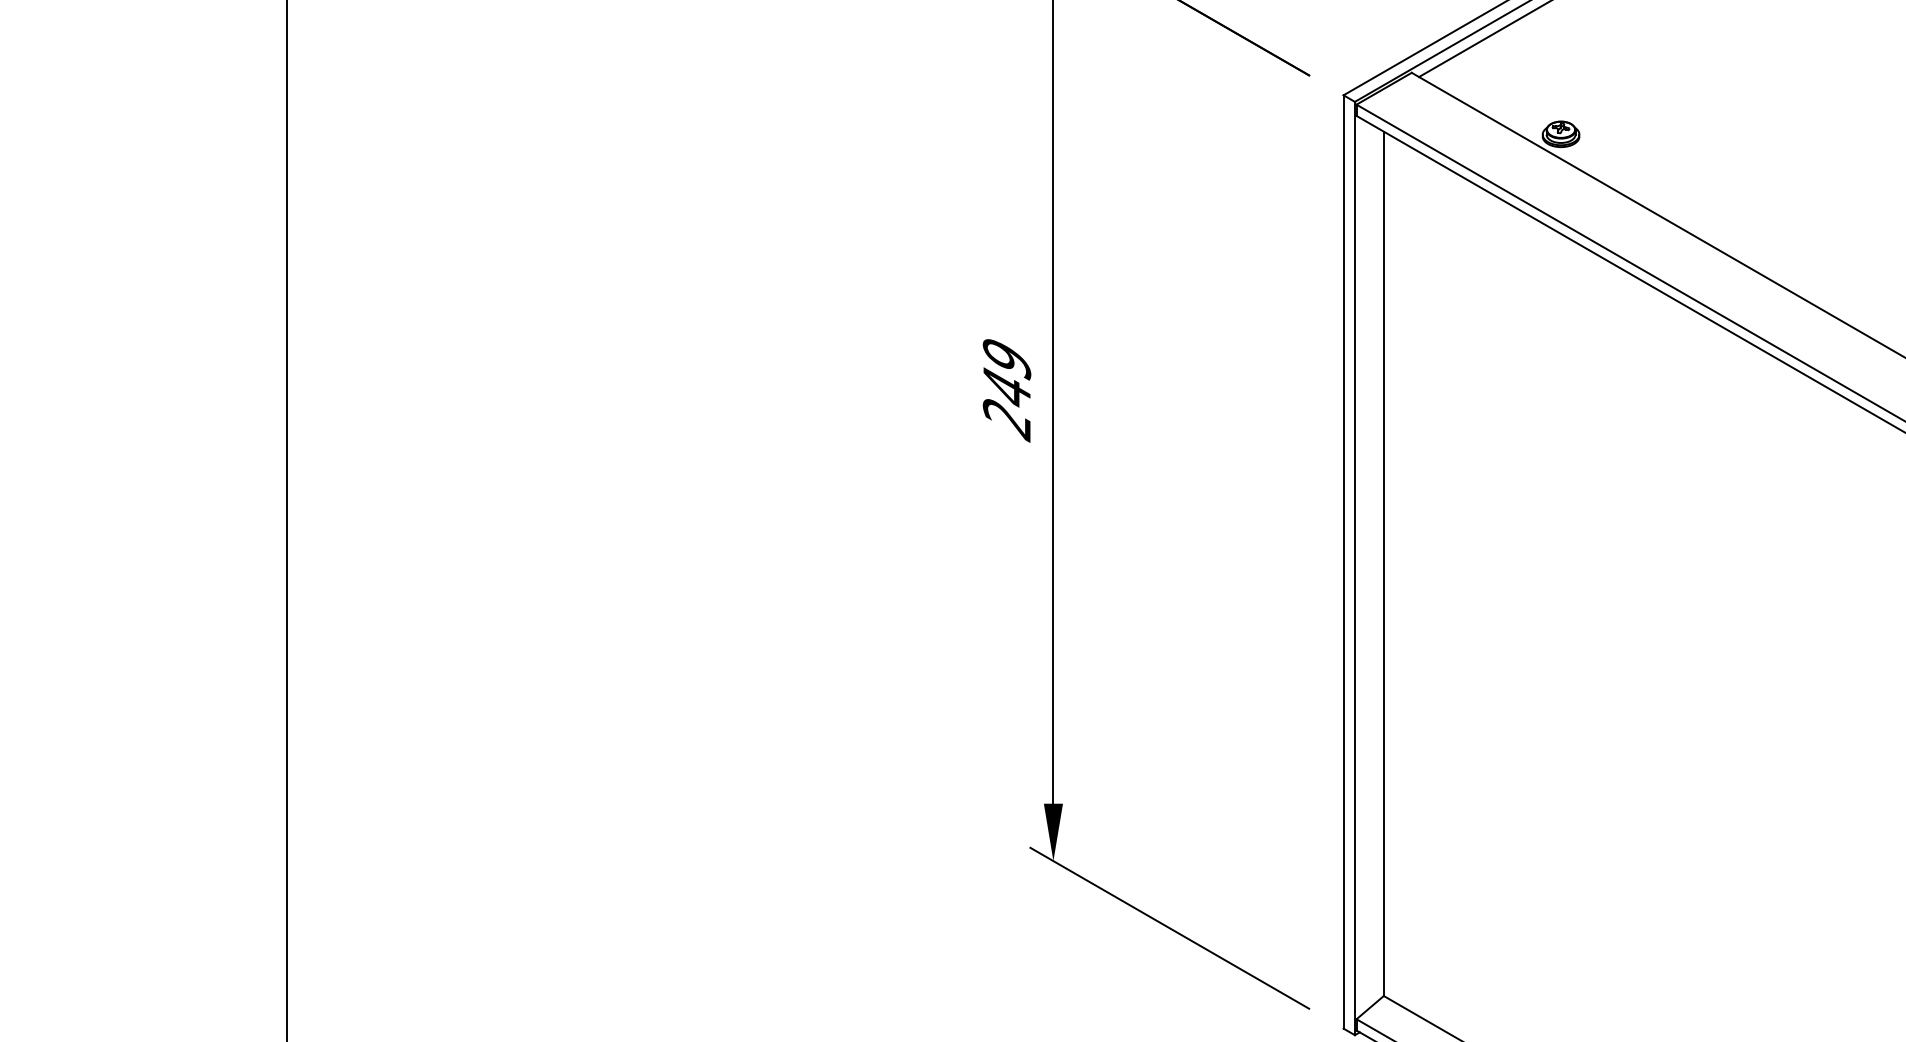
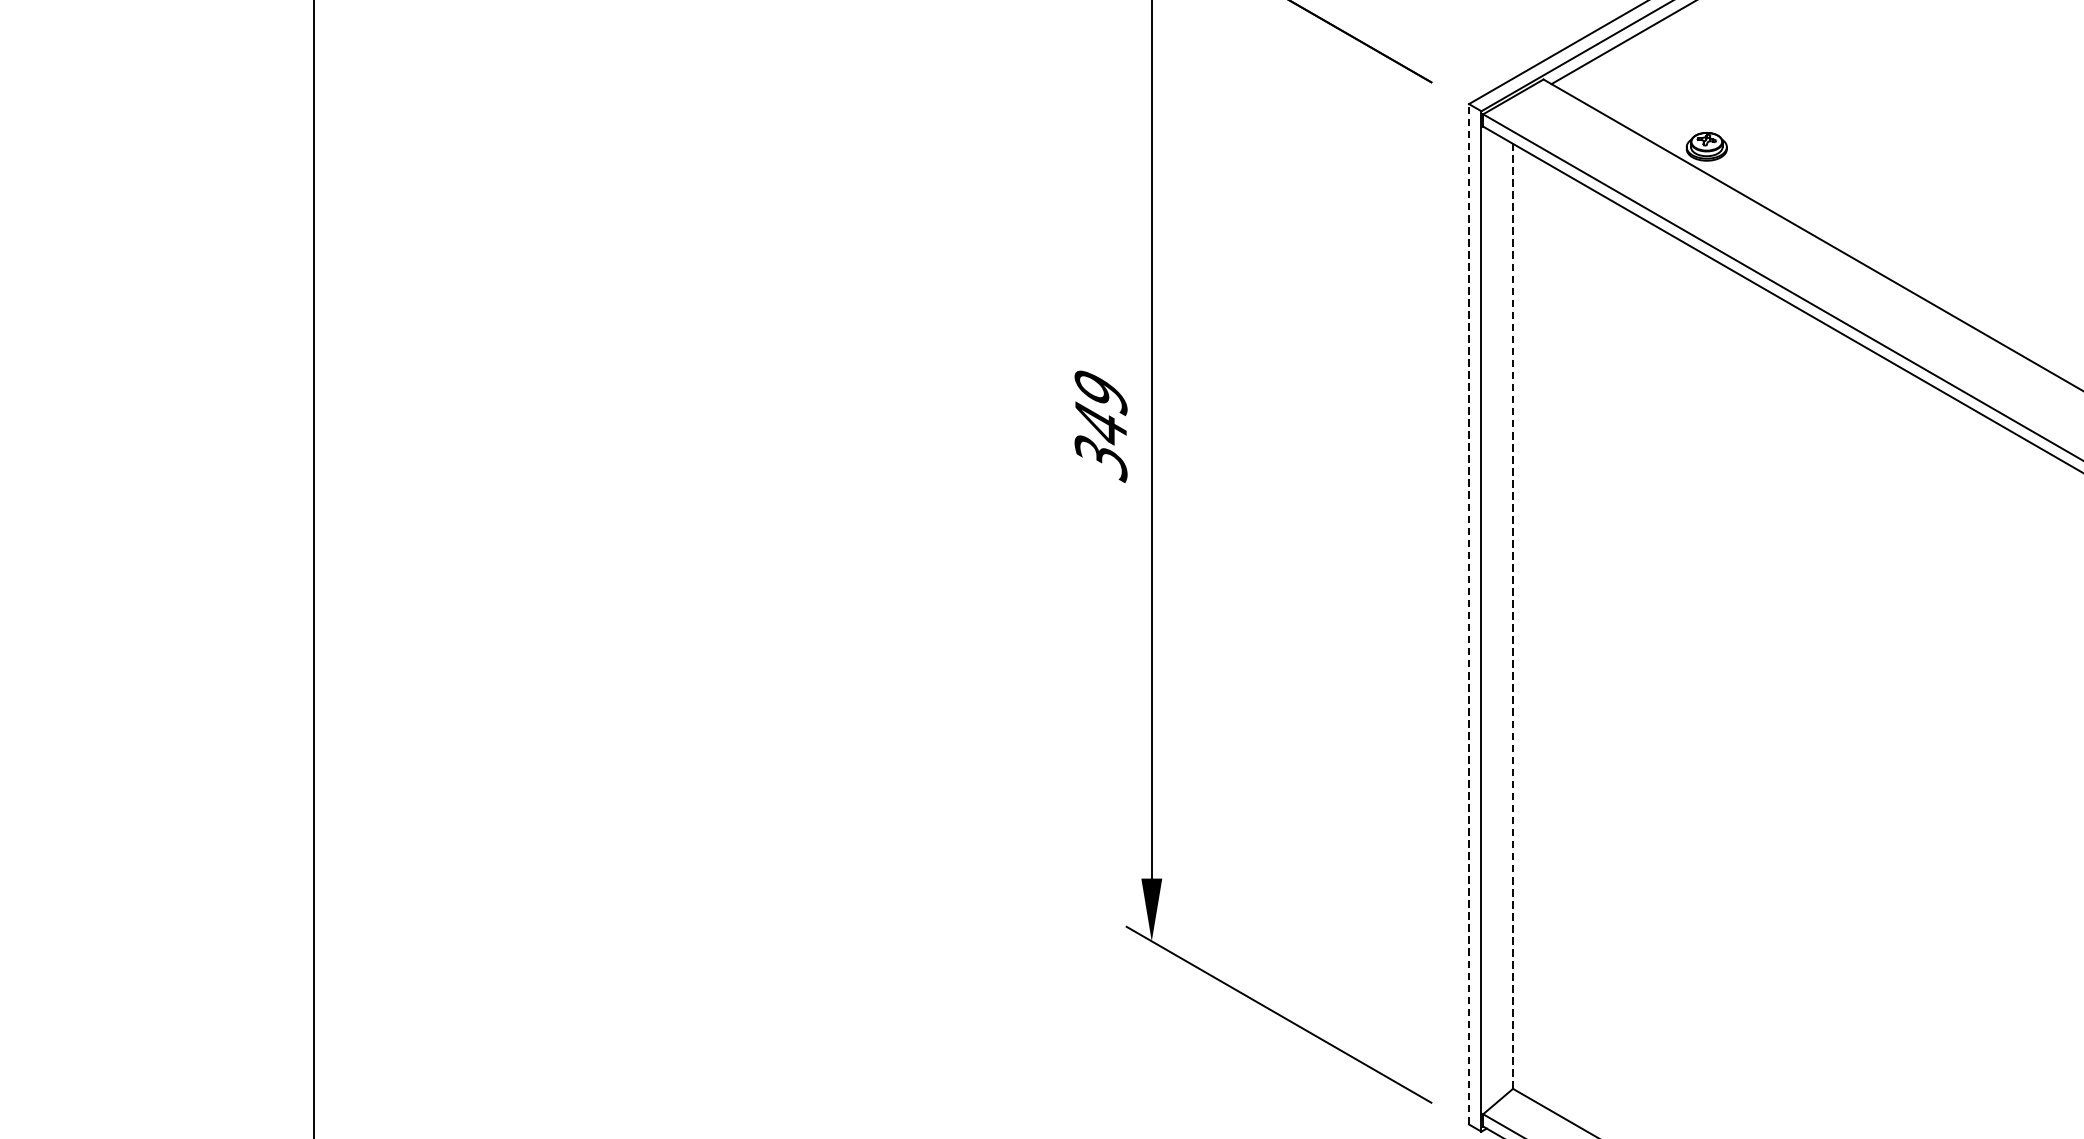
text: (1007, 420) -> (1101, 459), 249 -> 349
line: (1343, 561) -> (1468, 613), solid -> dashed
line: (1384, 563) -> (1513, 615), solid -> dashed

